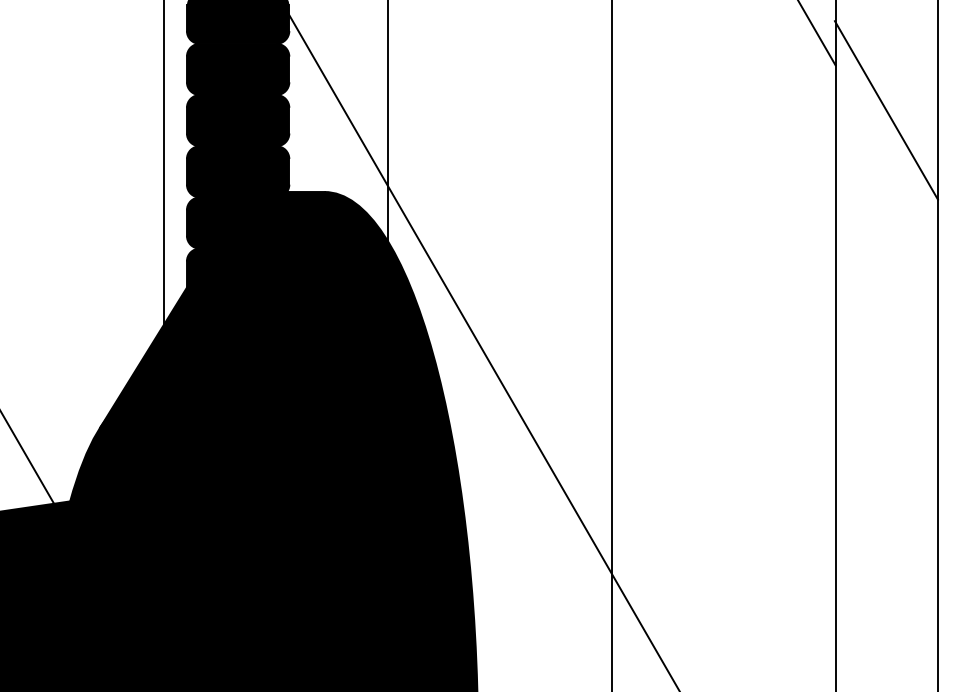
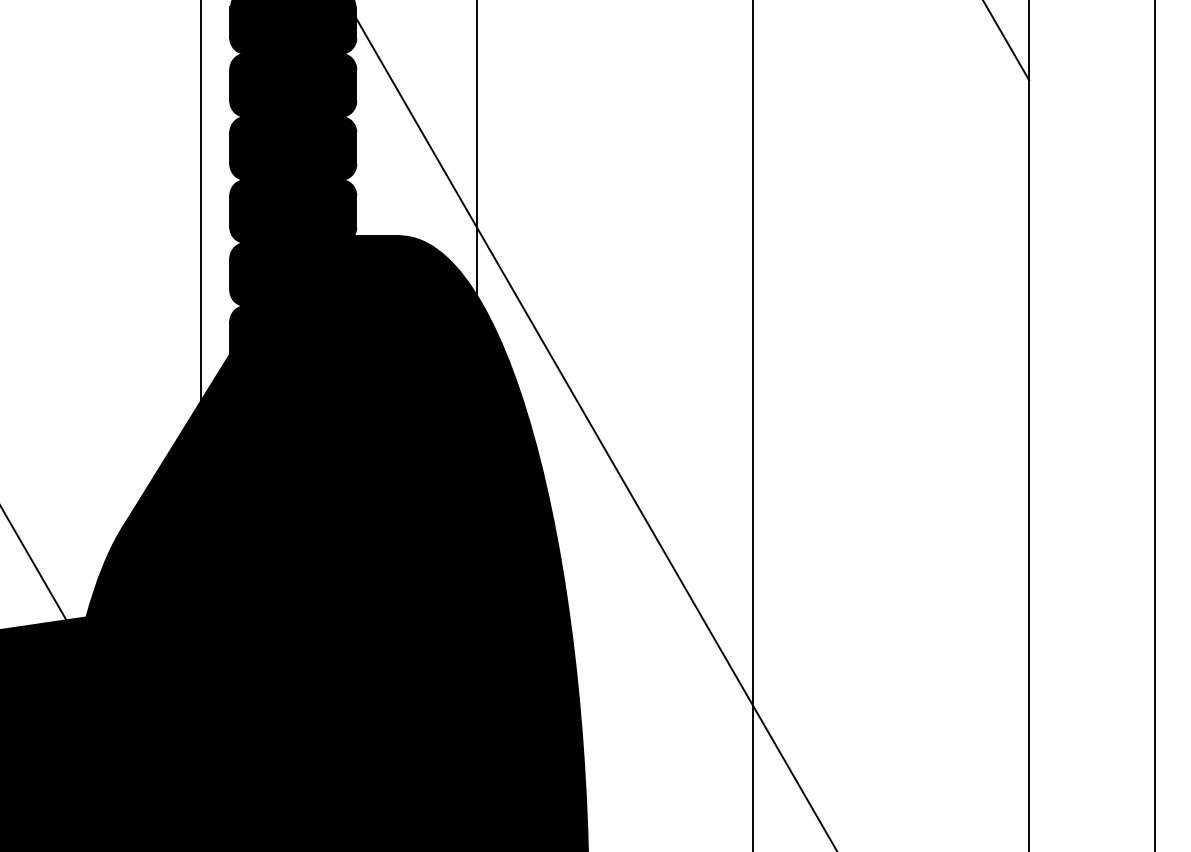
line: (885, 110) -> (1090, 135), removed

